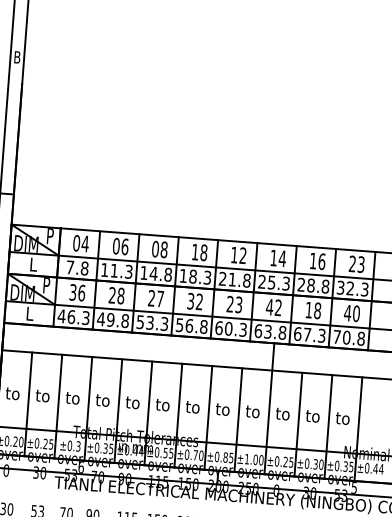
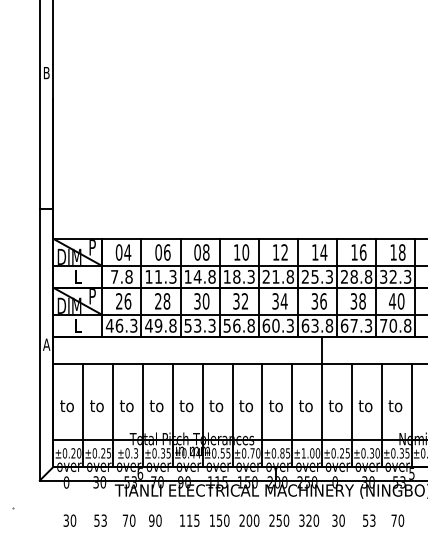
text: (203, 252) -> (245, 252), 18 -> 10
text: (356, 264) -> (397, 252), 23 -> 18
text: (73, 292) -> (119, 301), 36 -> 26
text: (155, 298) -> (201, 301), 27 -> 30
text: (234, 304) -> (279, 301), 23 -> 34
text: (273, 307) -> (318, 301), 42 -> 36
text: (308, 310) -> (353, 301), 18 -> 38

